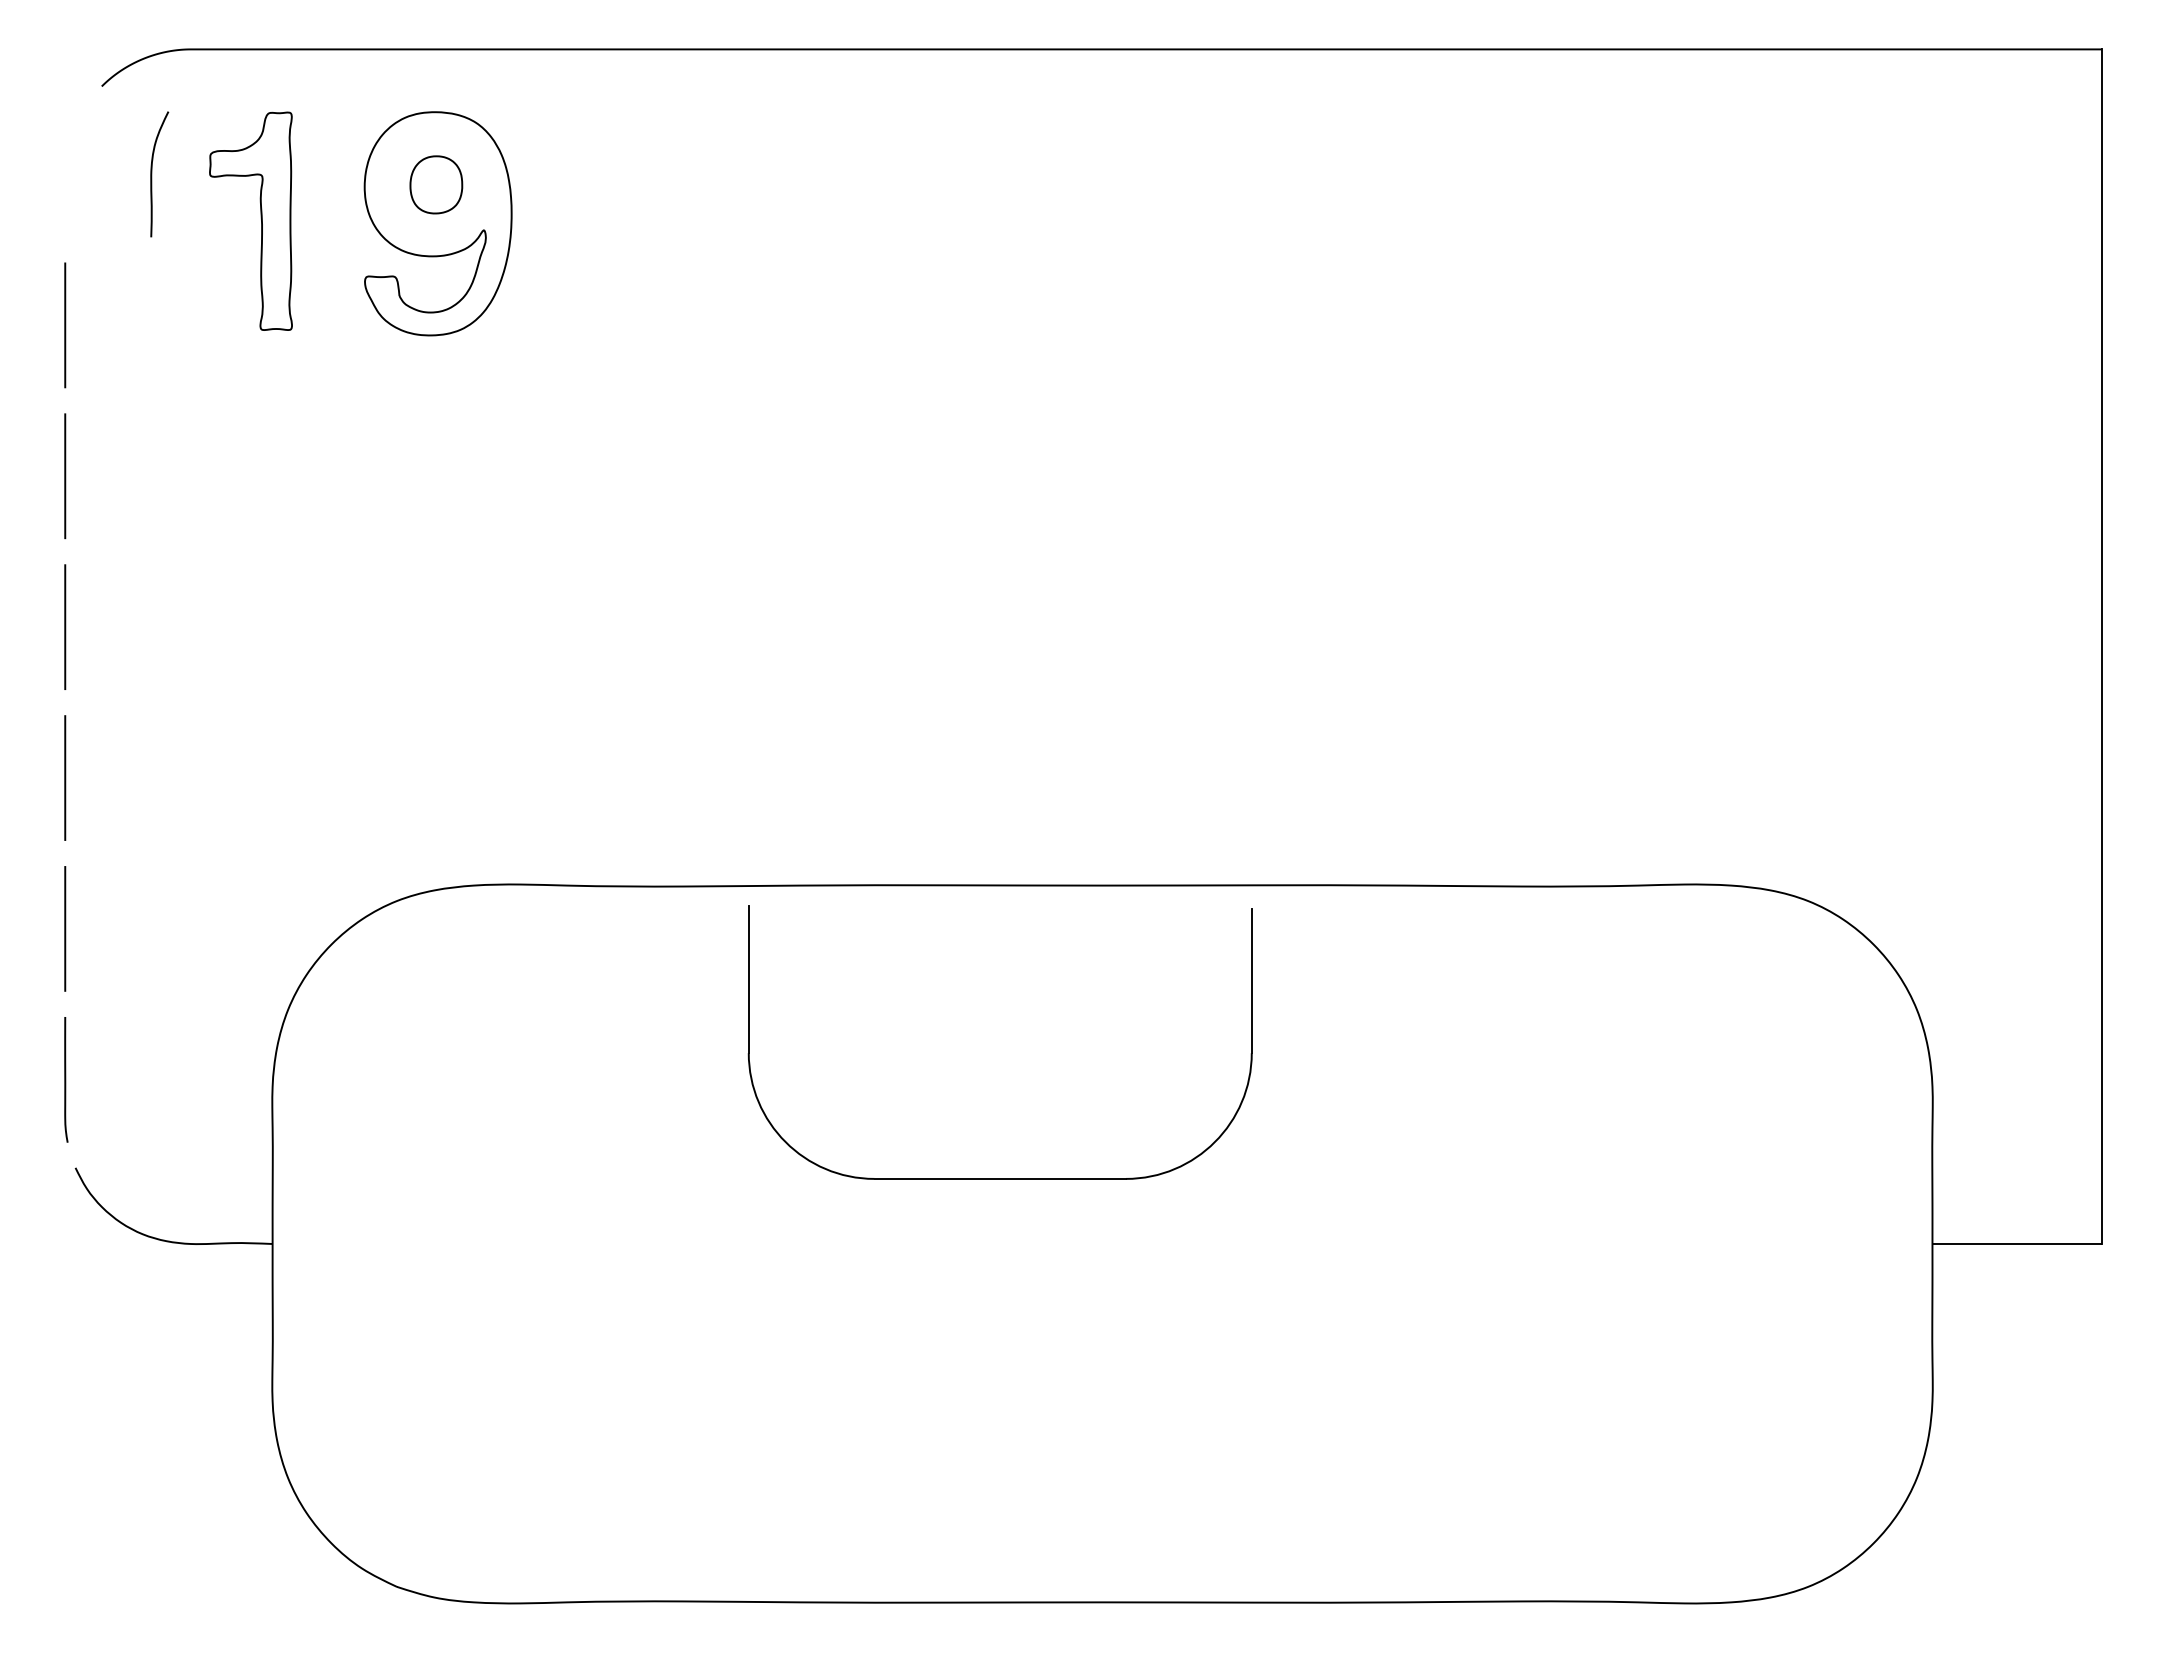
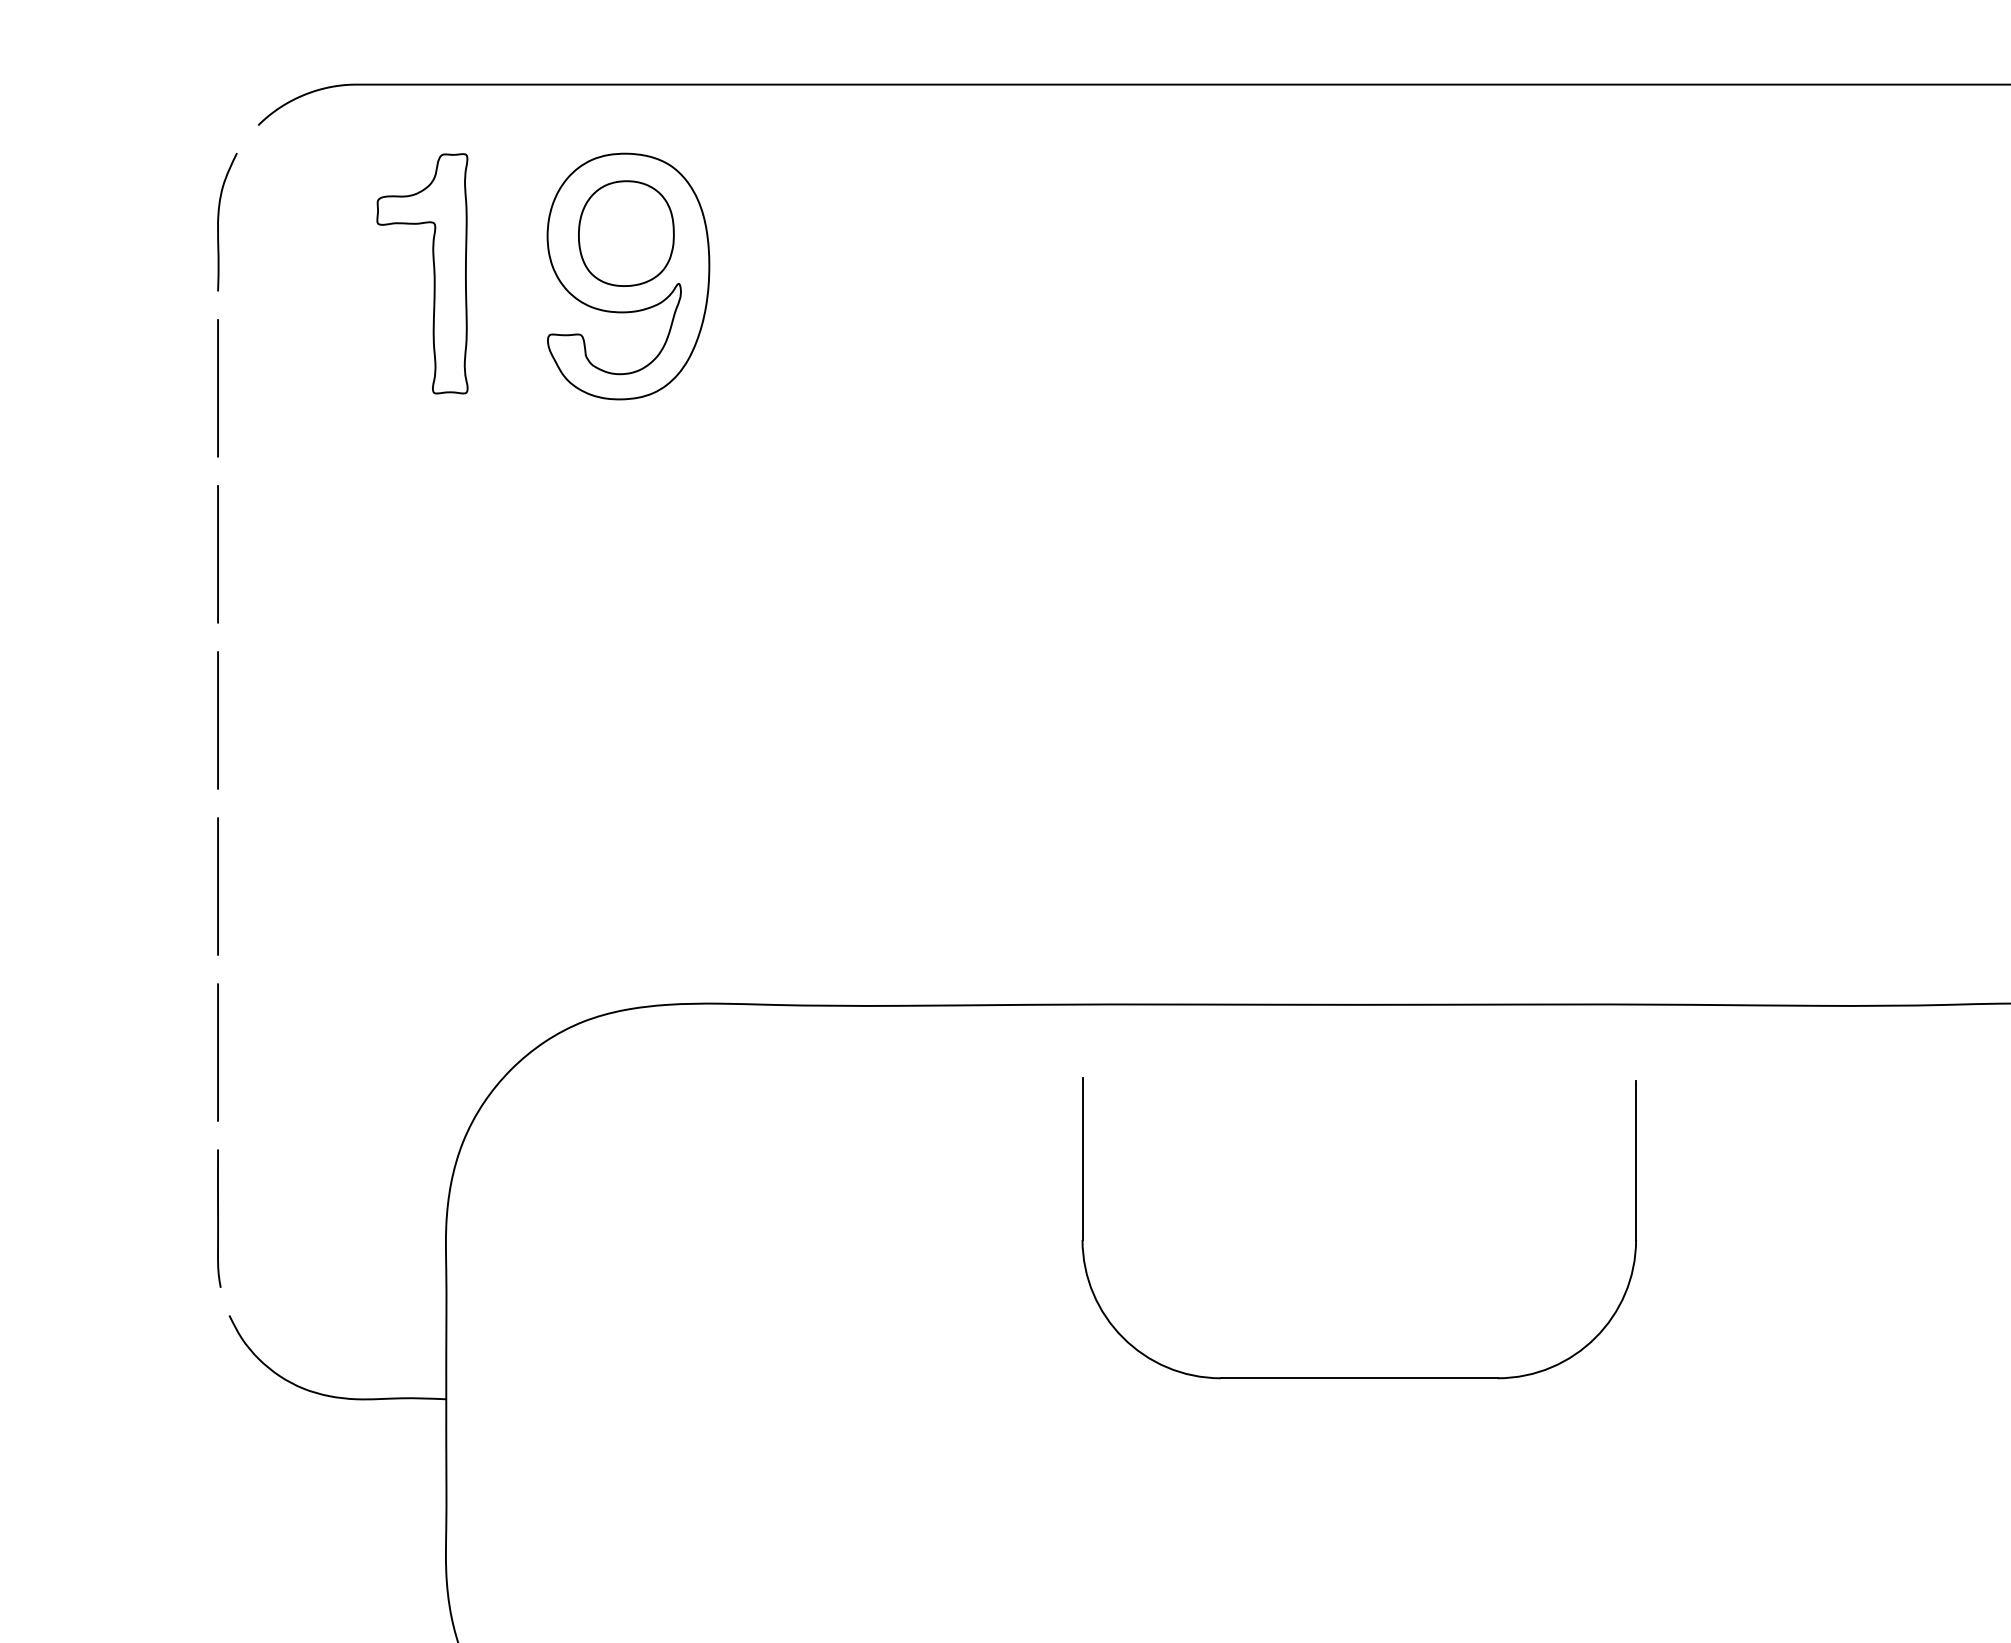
curve: (152, 174) -> (219, 222), moved
part: (436, 184) -> (626, 233), size x1.67
part: (999, 1178) -> (1358, 1377), moved

